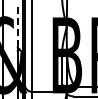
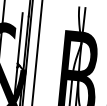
line: (17, 28) -> (19, 39), dashed -> solid

